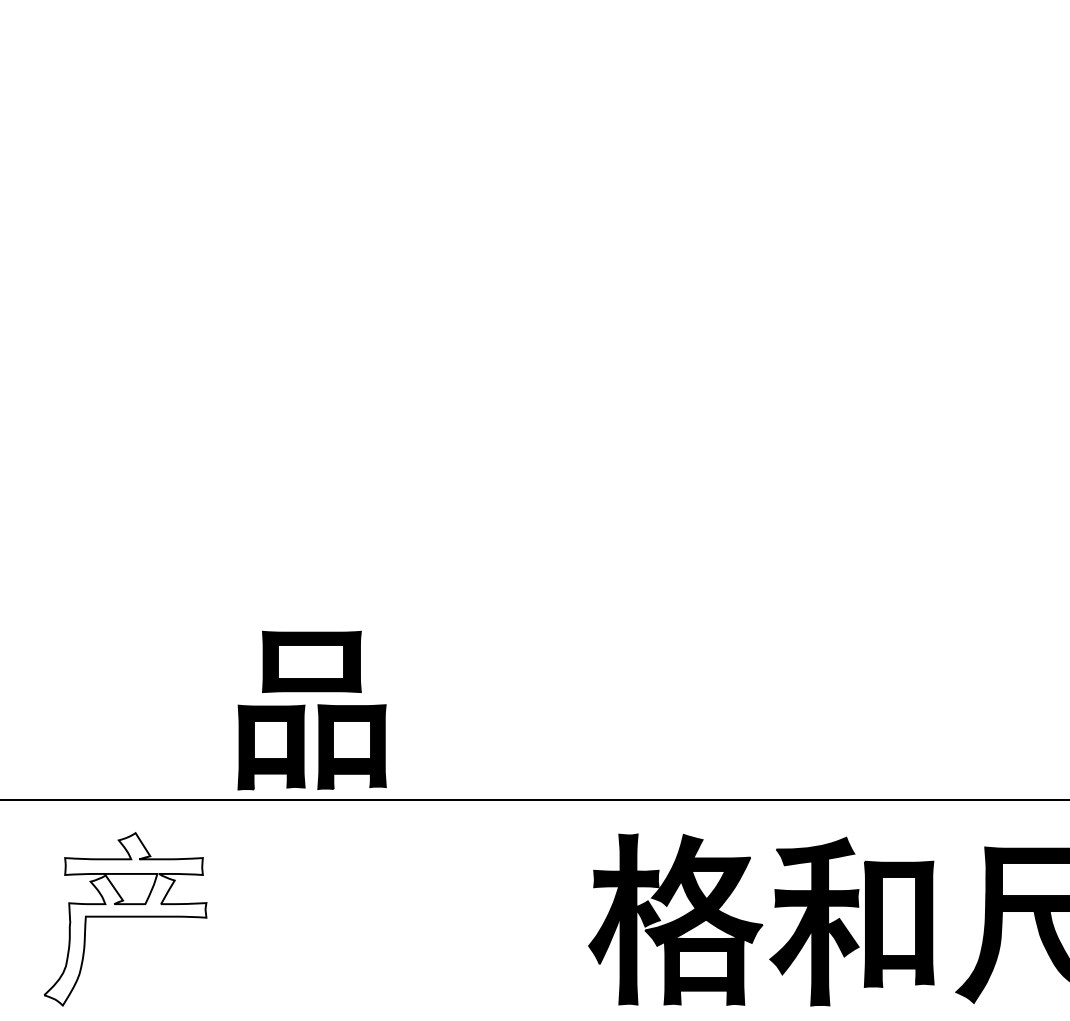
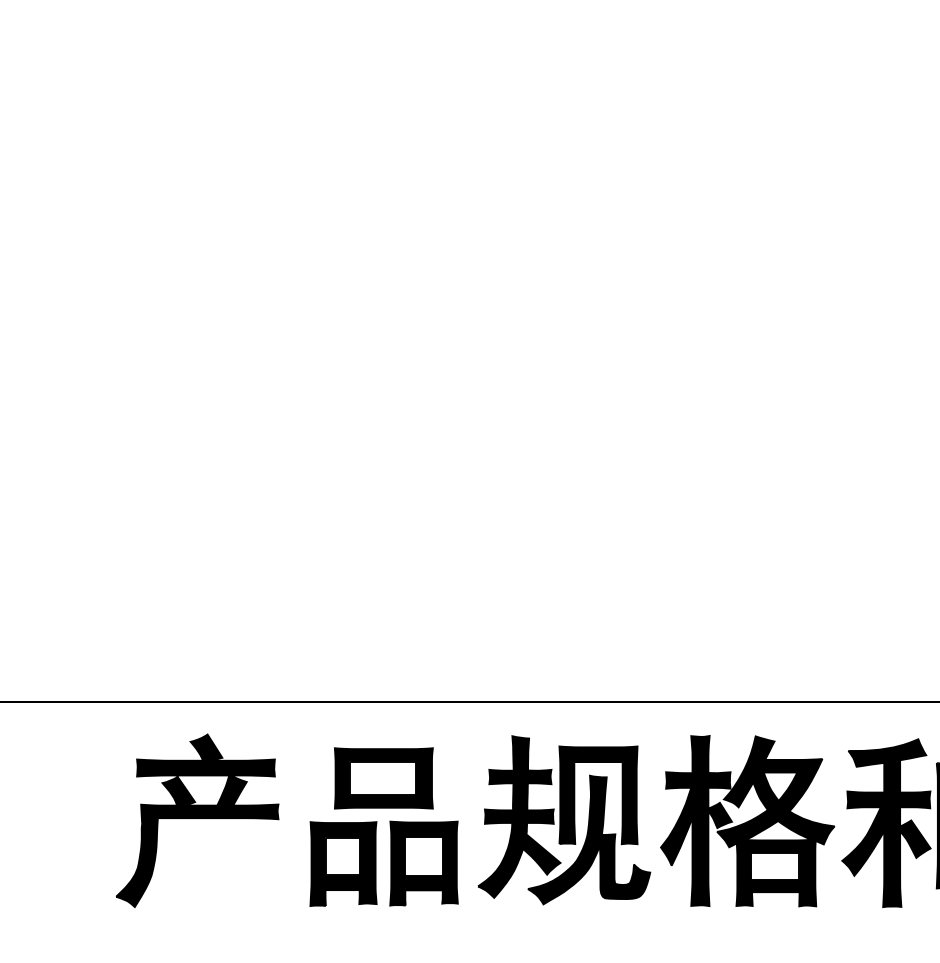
part: (317, 709) -> (389, 825), moved
part: (492, 918) -> (564, 819), added
fill: (125, 919) -> (197, 820), added

